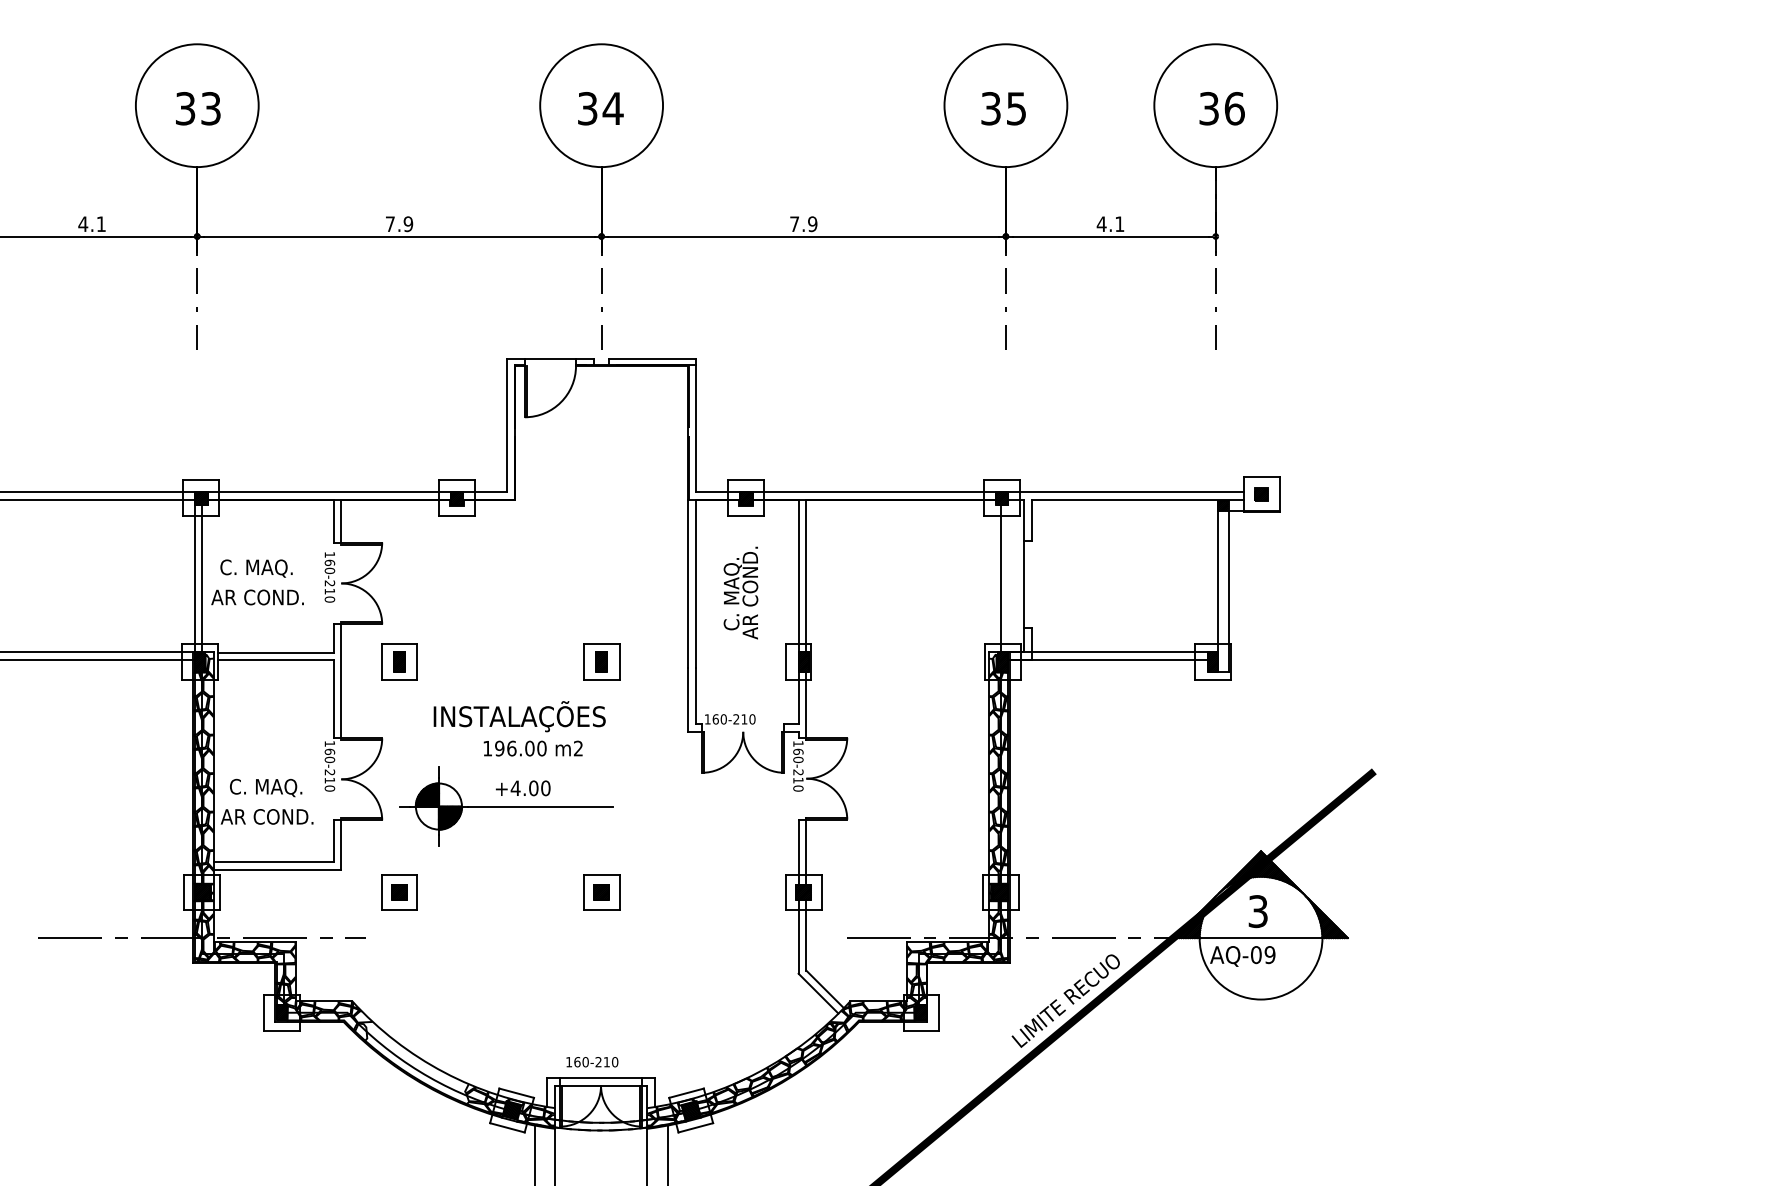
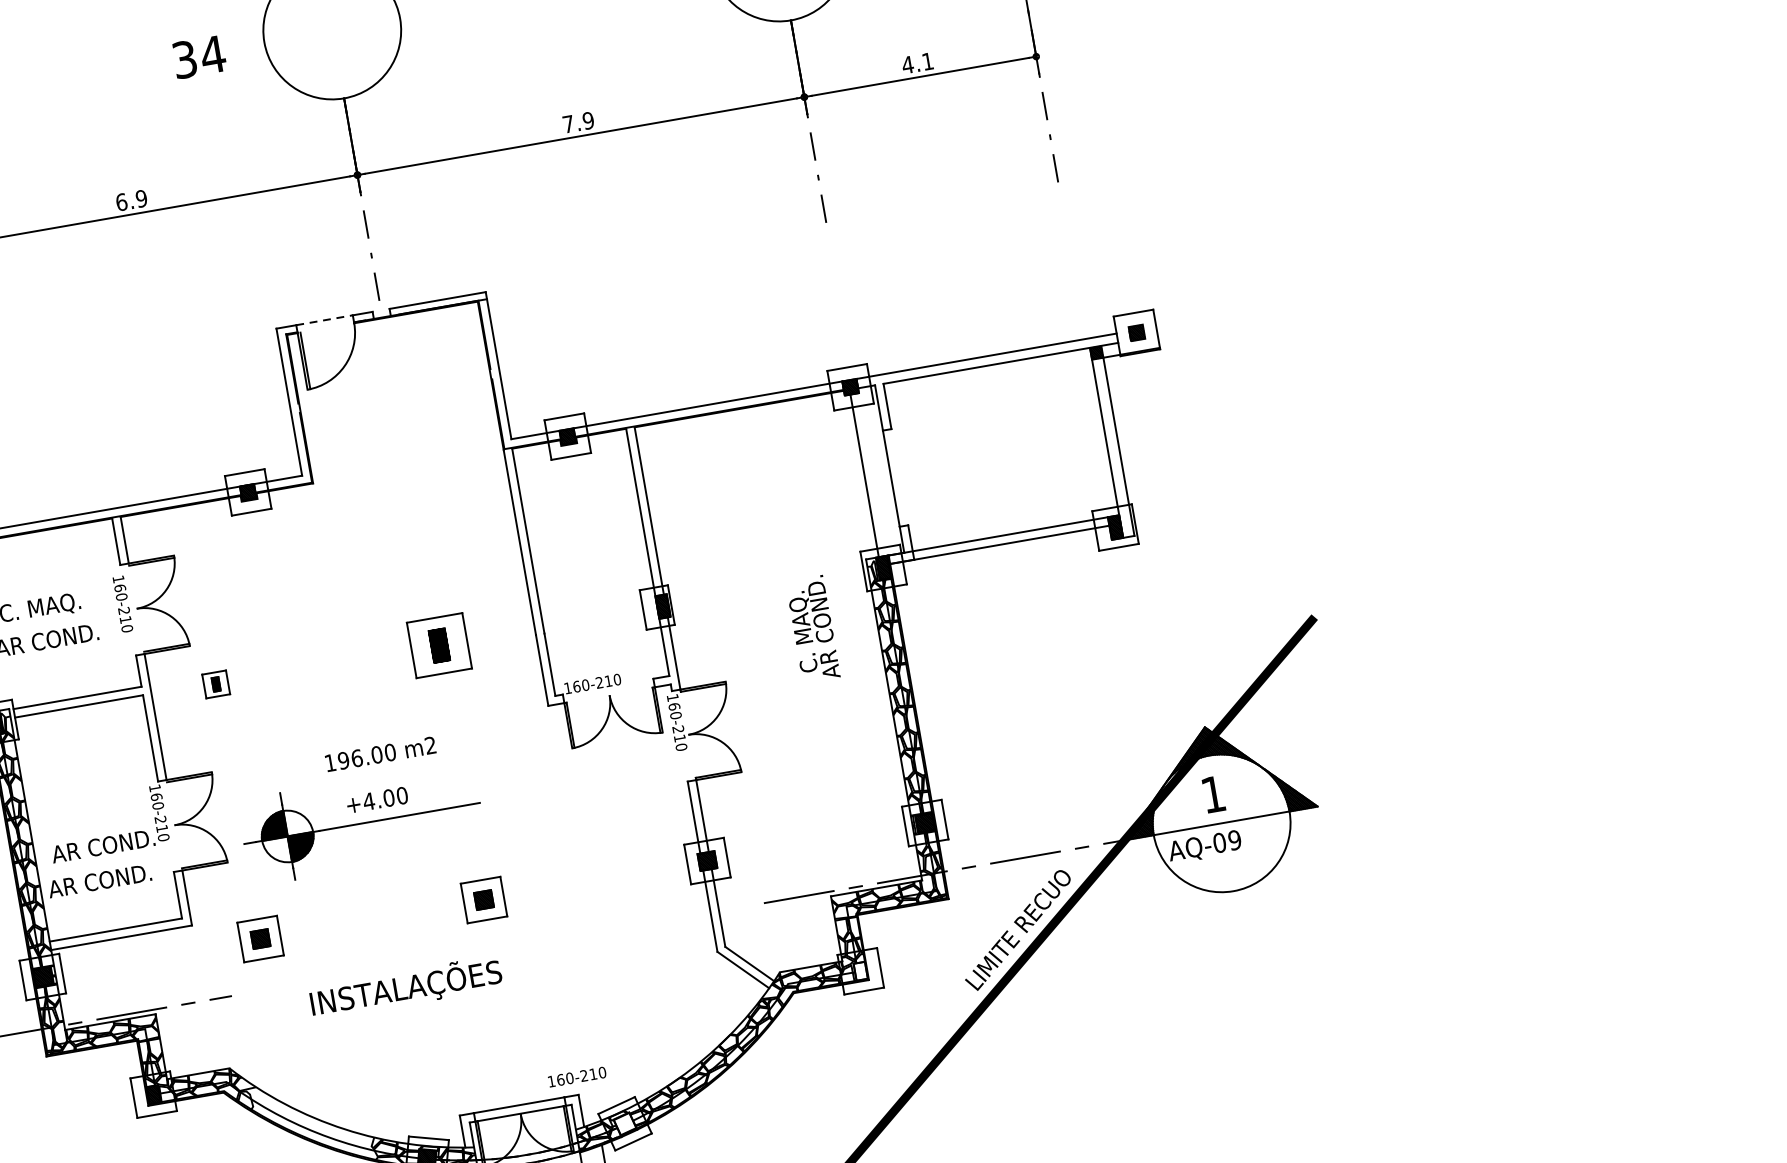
text: (600, 108) -> (198, 56), moved
text: (390, 224) -> (121, 202), 7.9 -> 6.9
line: (550, 358) -> (324, 319), solid -> dashed
text: (740, 592) -> (812, 628), moved
part: (399, 661) -> (216, 683), size x0.6
part: (601, 661) -> (439, 644), size x1.4
text: (519, 716) -> (405, 987), moved
text: (275, 787) -> (103, 846), C. MAQ. -> AR COND.
text: (1257, 911) -> (1212, 794), 3 -> 1
hatch: (921, 1012) -> (860, 971), removed
text: (592, 1062) -> (577, 1077), moved
hatch: (691, 1110) -> (625, 1123), removed

